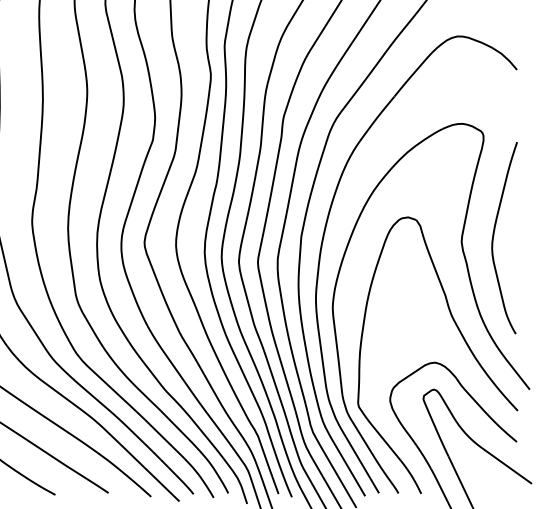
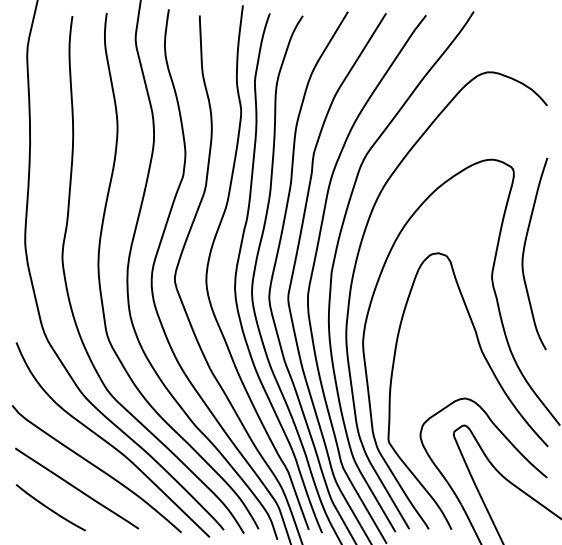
curve: (494, 237) -> (524, 253), moved

